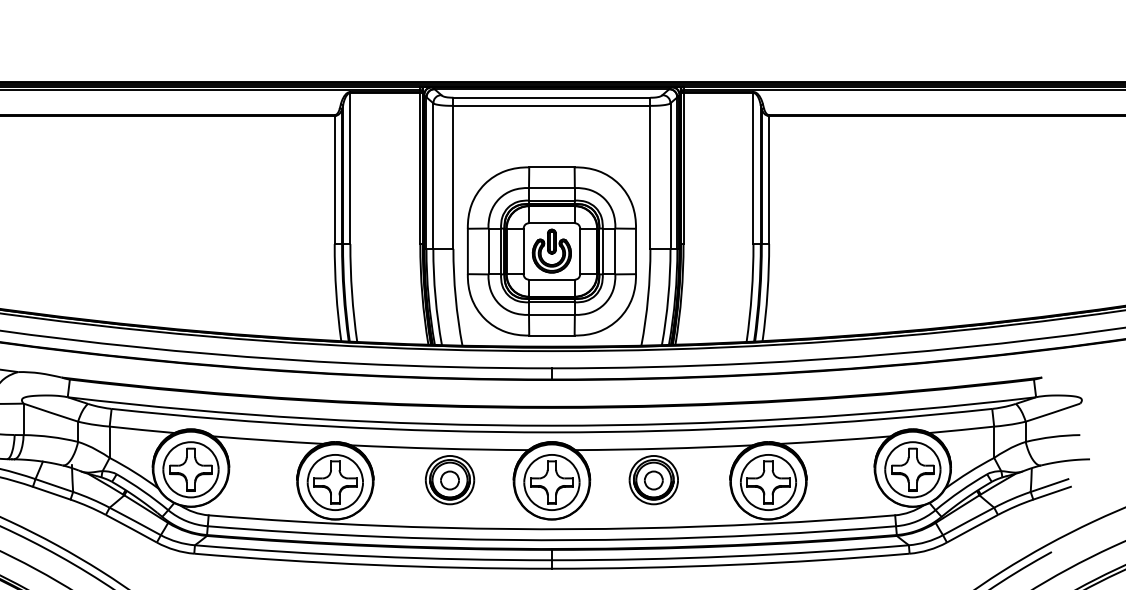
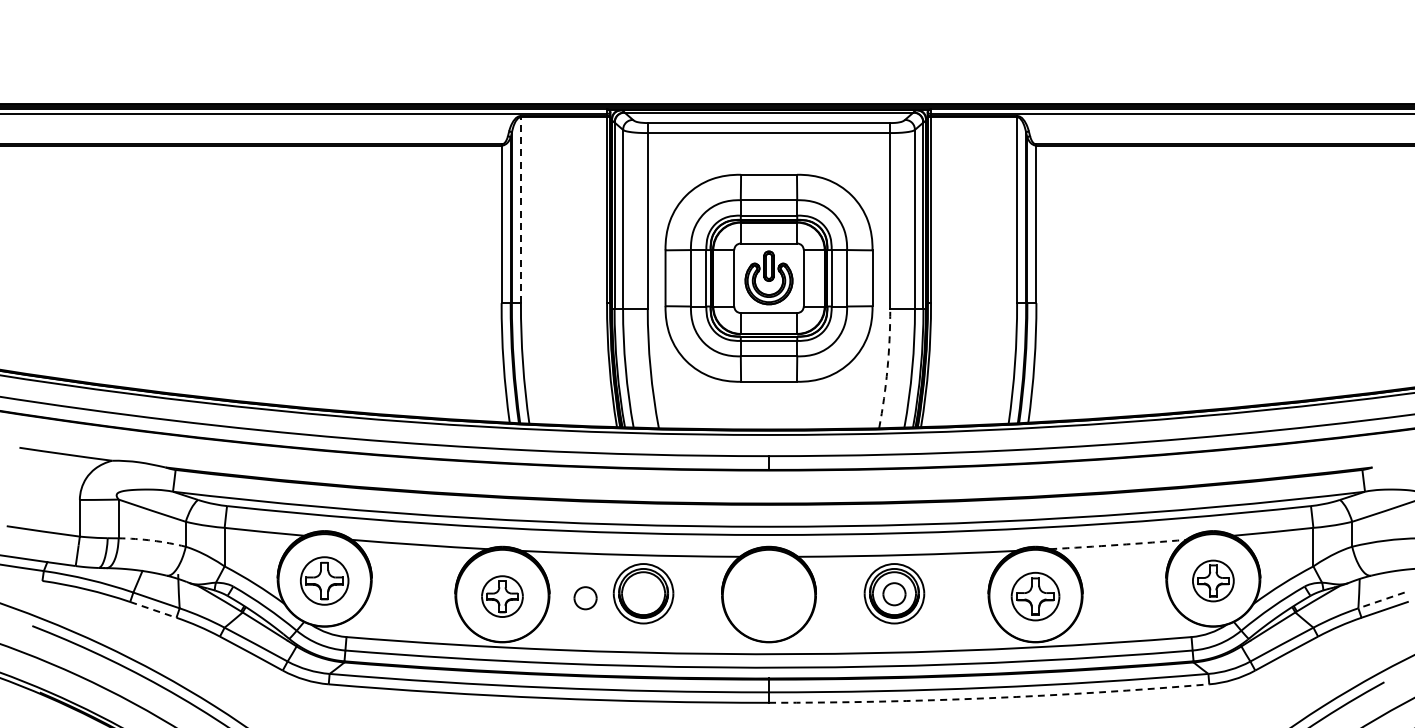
line: (350, 167) -> (520, 209), solid -> dashed
part: (551, 250) -> (768, 277), moved
arc: (648, 297) -> (887, 368), solid -> dashed
arc: (51, 436) -> (152, 540), solid -> dashed
arc: (835, 440) -> (1118, 544), solid -> dashed
part: (190, 469) -> (324, 580), size x0.7
part: (913, 469) -> (1213, 580), size x0.6
part: (449, 480) -> (585, 598), moved
part: (335, 482) -> (502, 596), size x0.6
part: (551, 482) -> (768, 596), removed
part: (768, 482) -> (1035, 596), size x0.7
line: (1049, 485) -> (1381, 600), solid -> dashed
line: (51, 493) -> (153, 610), solid -> dashed
arc: (731, 565) -> (989, 698), solid -> dashed

